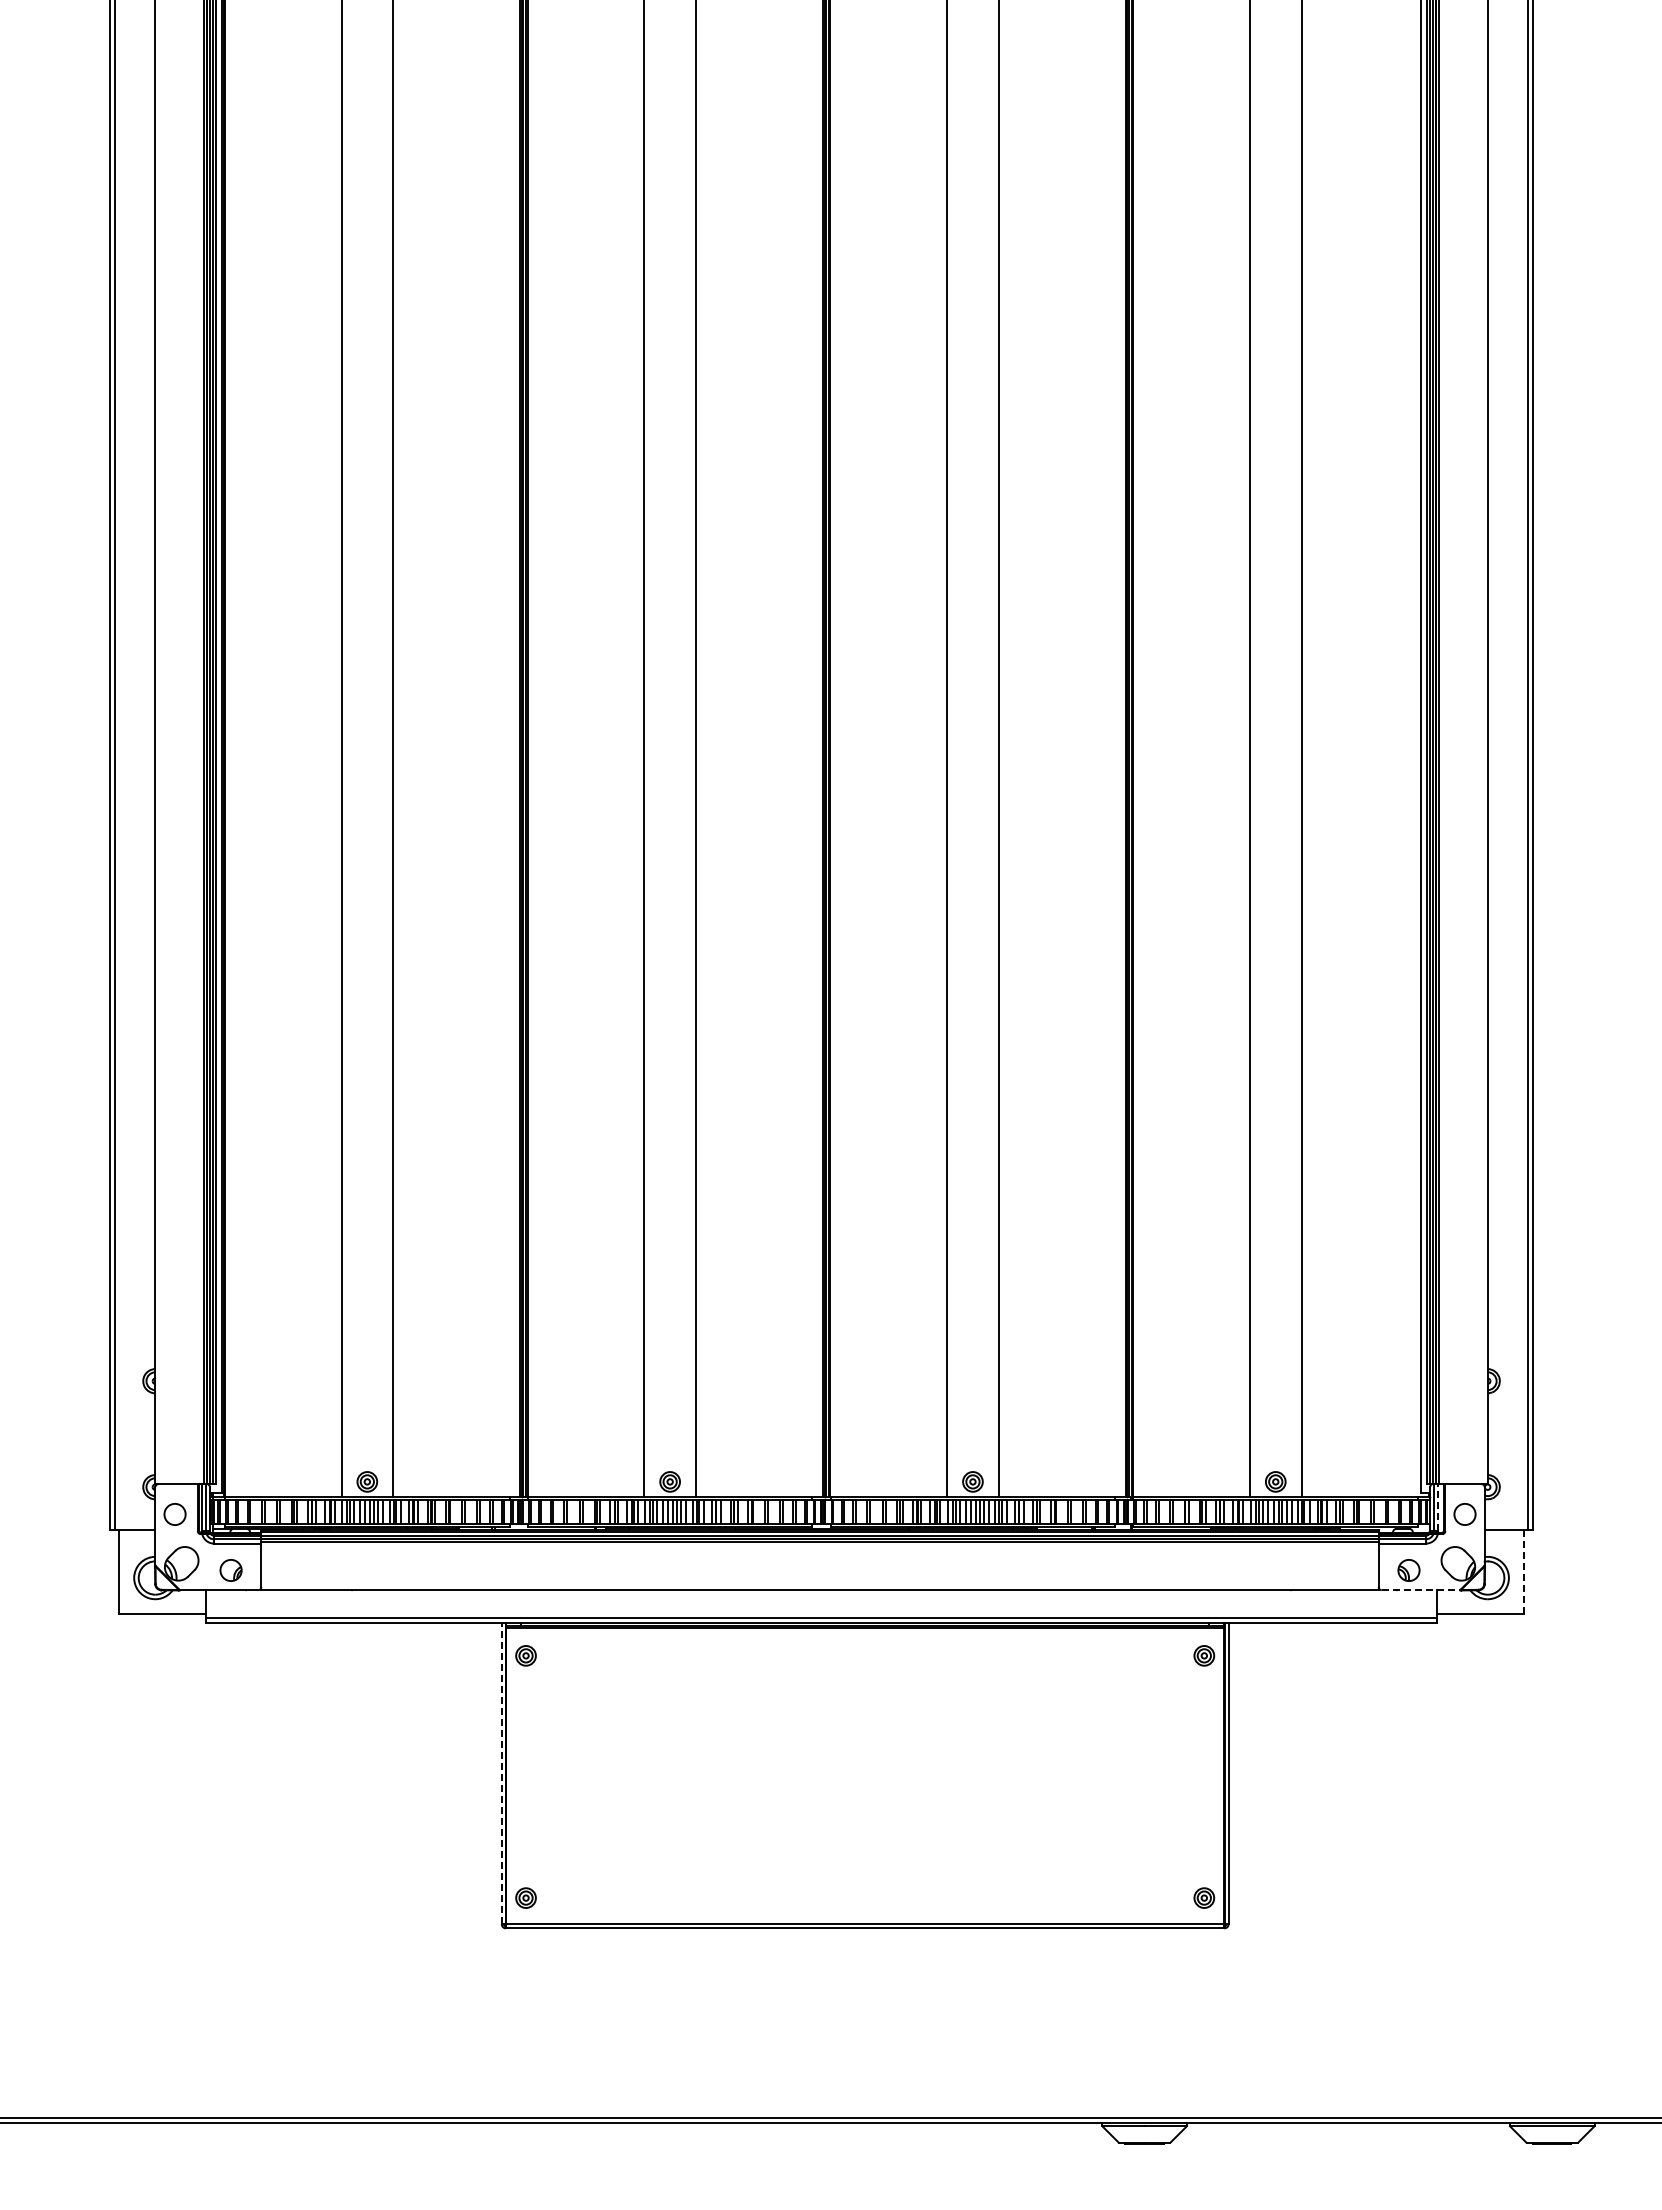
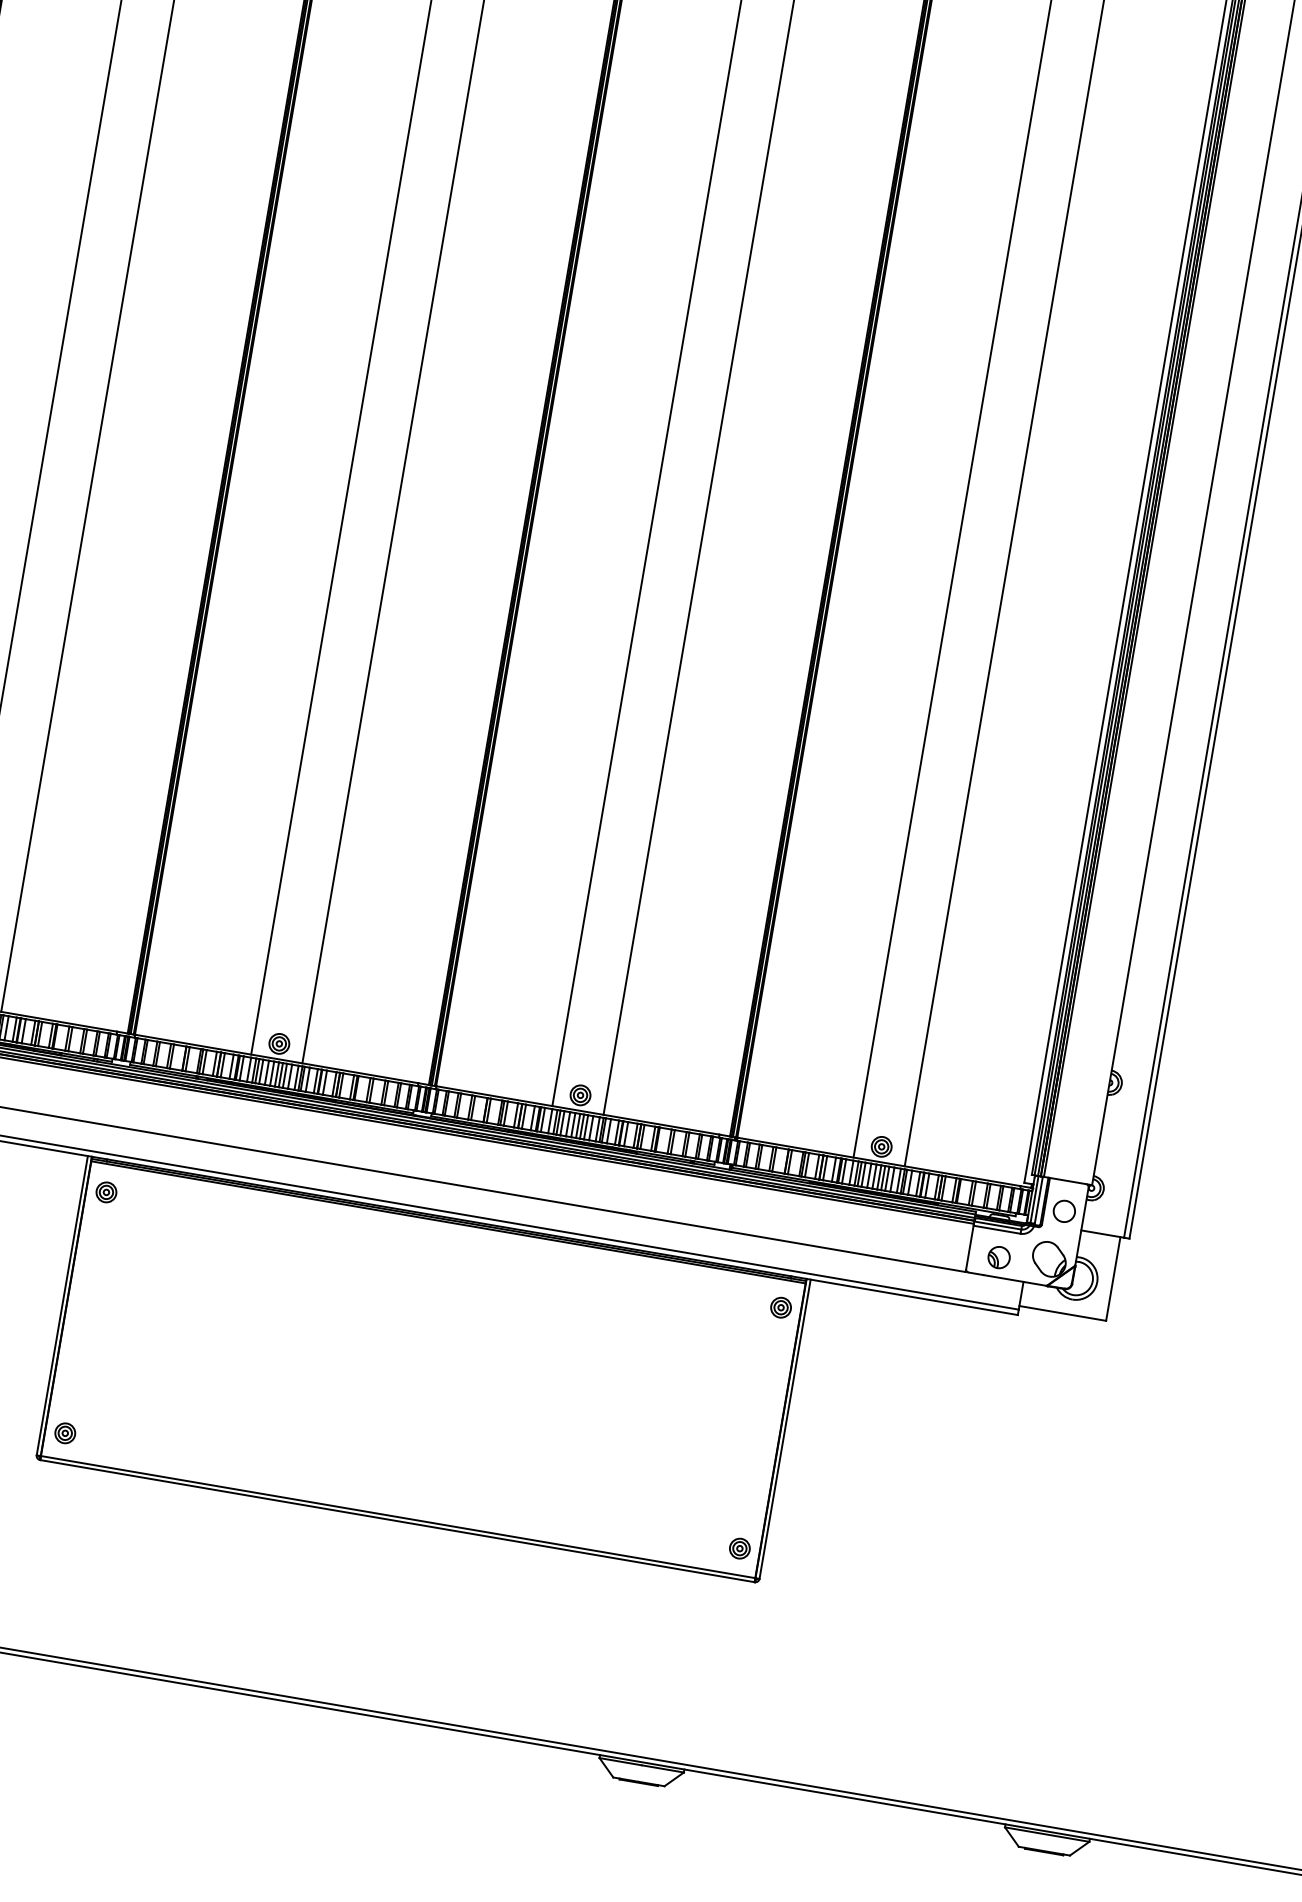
line: (1438, 1507) -> (1039, 1199), dashed -> solid
line: (1524, 1572) -> (1113, 1279), dashed -> solid
line: (1421, 1590) -> (1008, 1279), dashed -> solid
line: (501, 1773) -> (62, 1305), dashed -> solid

